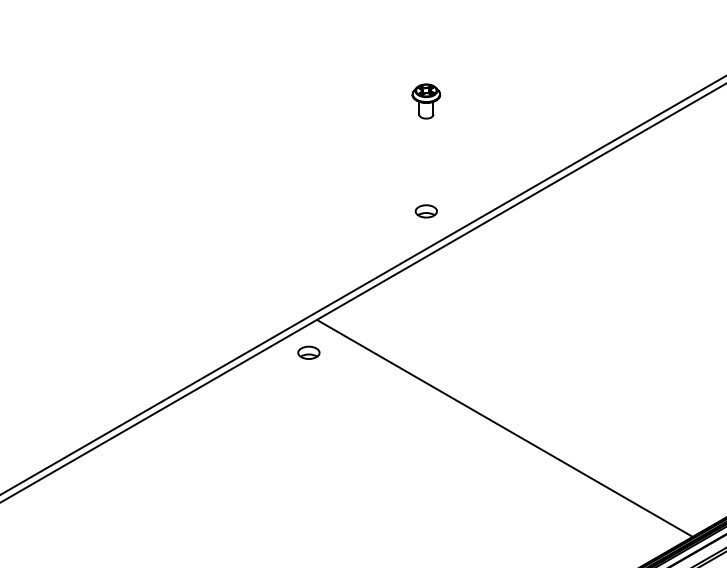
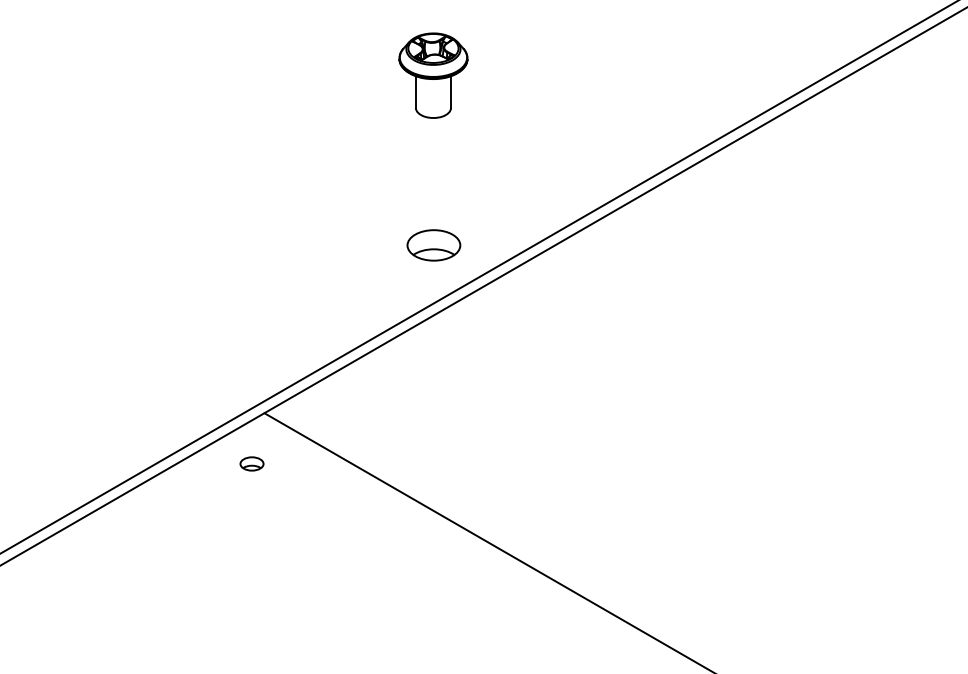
part: (426, 101) -> (433, 75), size x1.6
part: (425, 211) -> (432, 245), size x1.6
part: (308, 352) -> (251, 463), size x0.7

